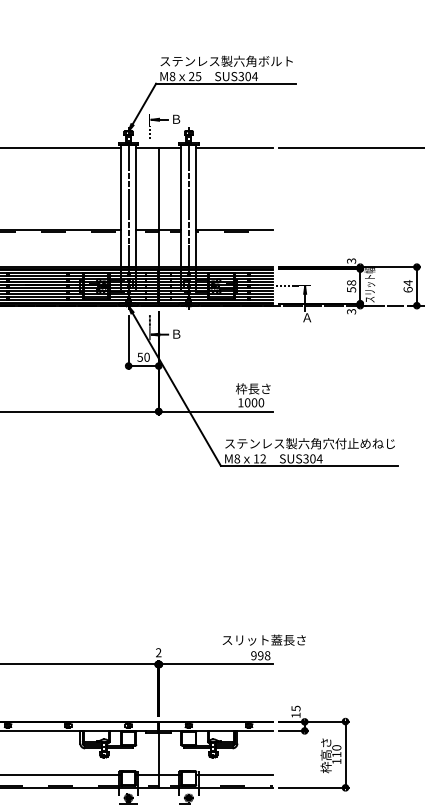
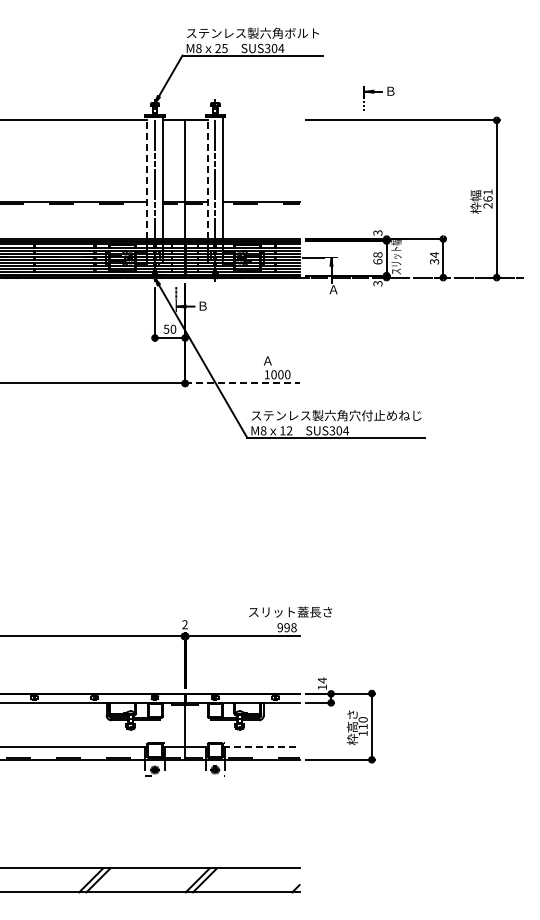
part: (164, 126) -> (378, 98), moved
line: (234, 148) -> (260, 120), removed
line: (121, 206) -> (147, 178), solid -> dashed
line: (181, 206) -> (207, 178), solid -> dashed
text: (351, 289) -> (377, 261), 58 -> 68
text: (408, 289) -> (434, 261), 64 -> 34
text: (253, 388) -> (279, 360), 枠長さ -> Ａ
line: (216, 411) -> (242, 383), solid -> dashed
text: (295, 708) -> (321, 680), 15 -> 14
line: (235, 774) -> (261, 746), solid -> dashed

